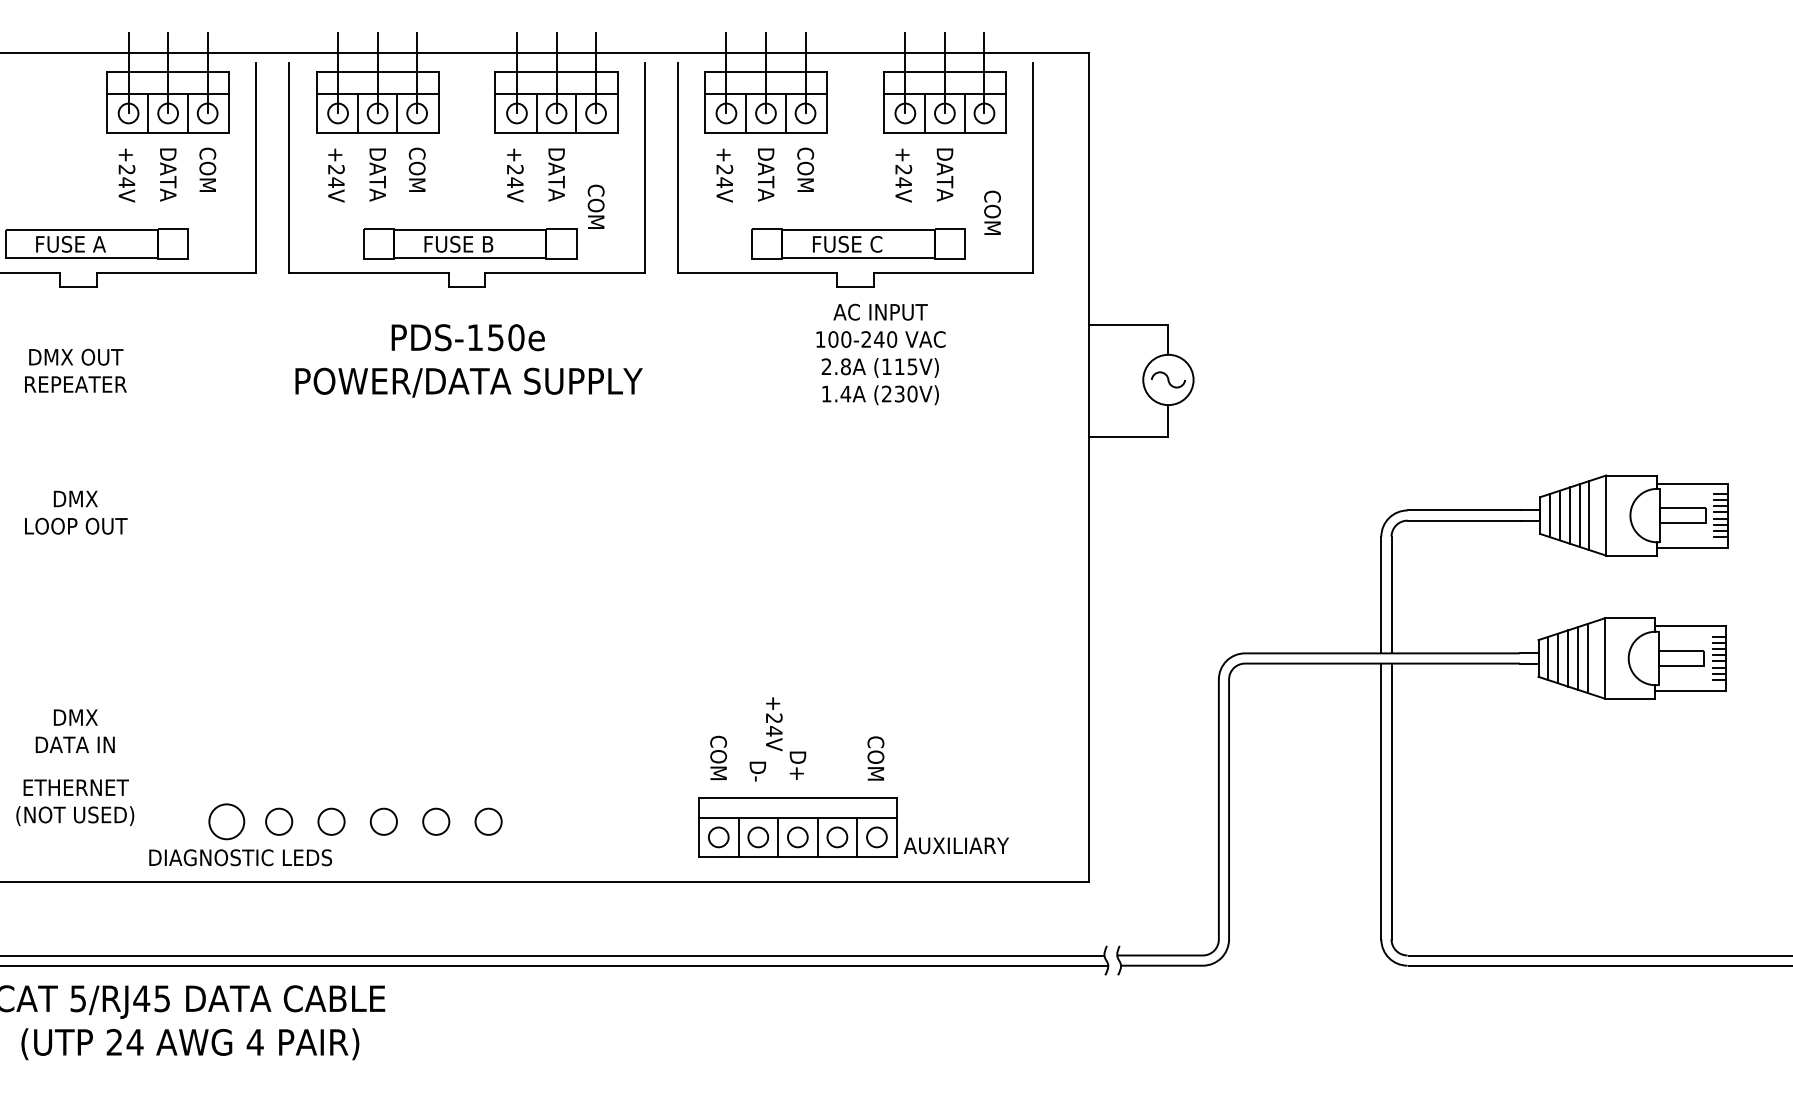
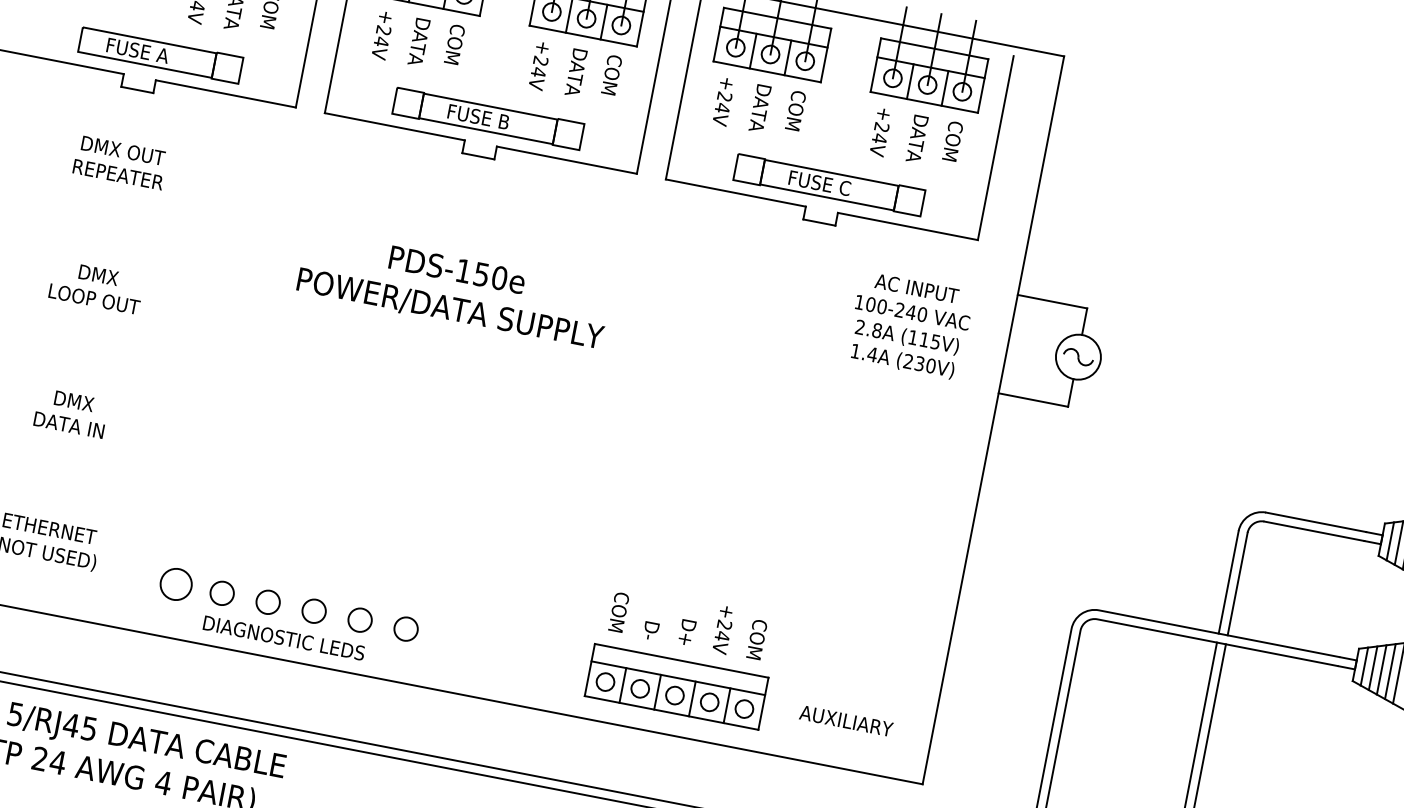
text: (595, 206) -> (611, 74), moved
text: (992, 212) -> (952, 140), moved
text: (880, 354) -> (909, 325), moved
text: (468, 360) -> (453, 290), moved
text: (774, 724) -> (723, 630), moved
text: (74, 730) -> (70, 412), moved
text: (955, 845) -> (845, 720), moved
text: (240, 857) -> (284, 637), moved

